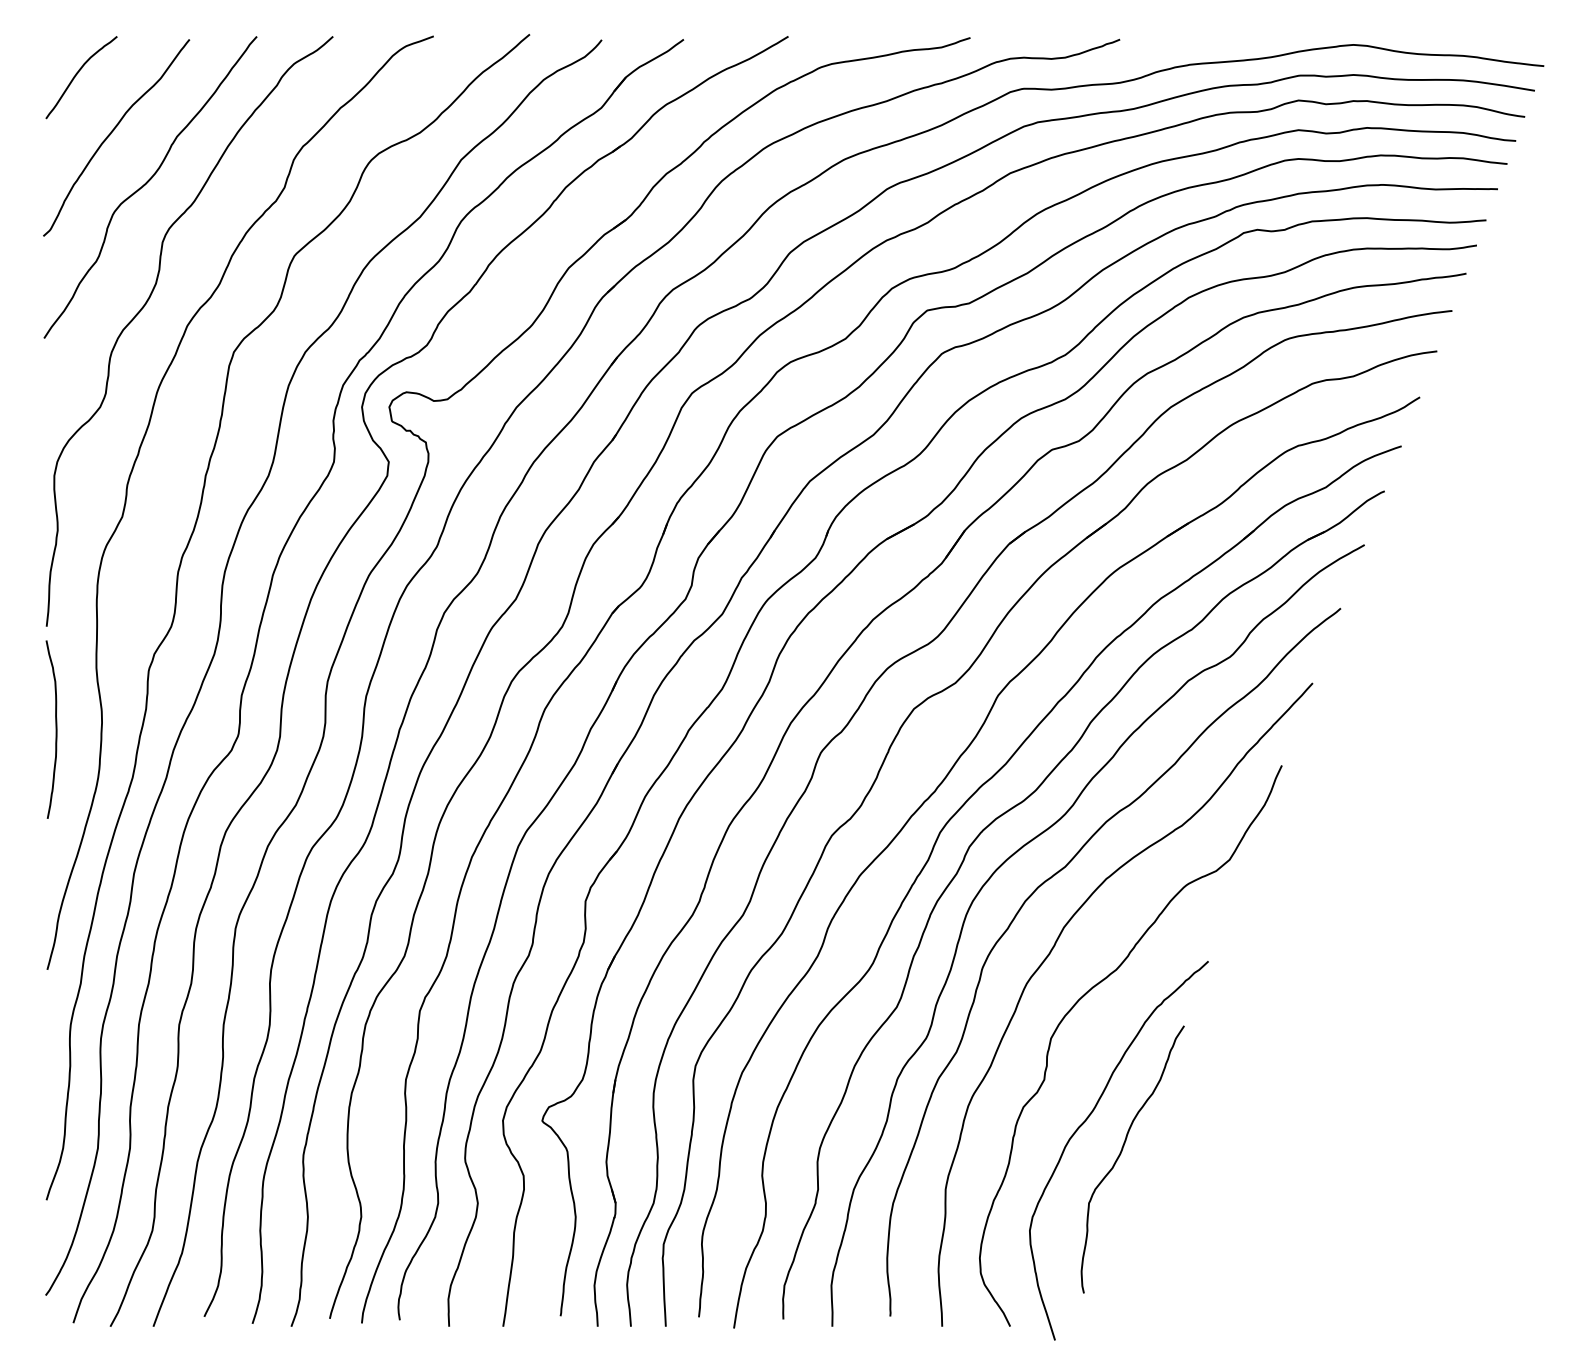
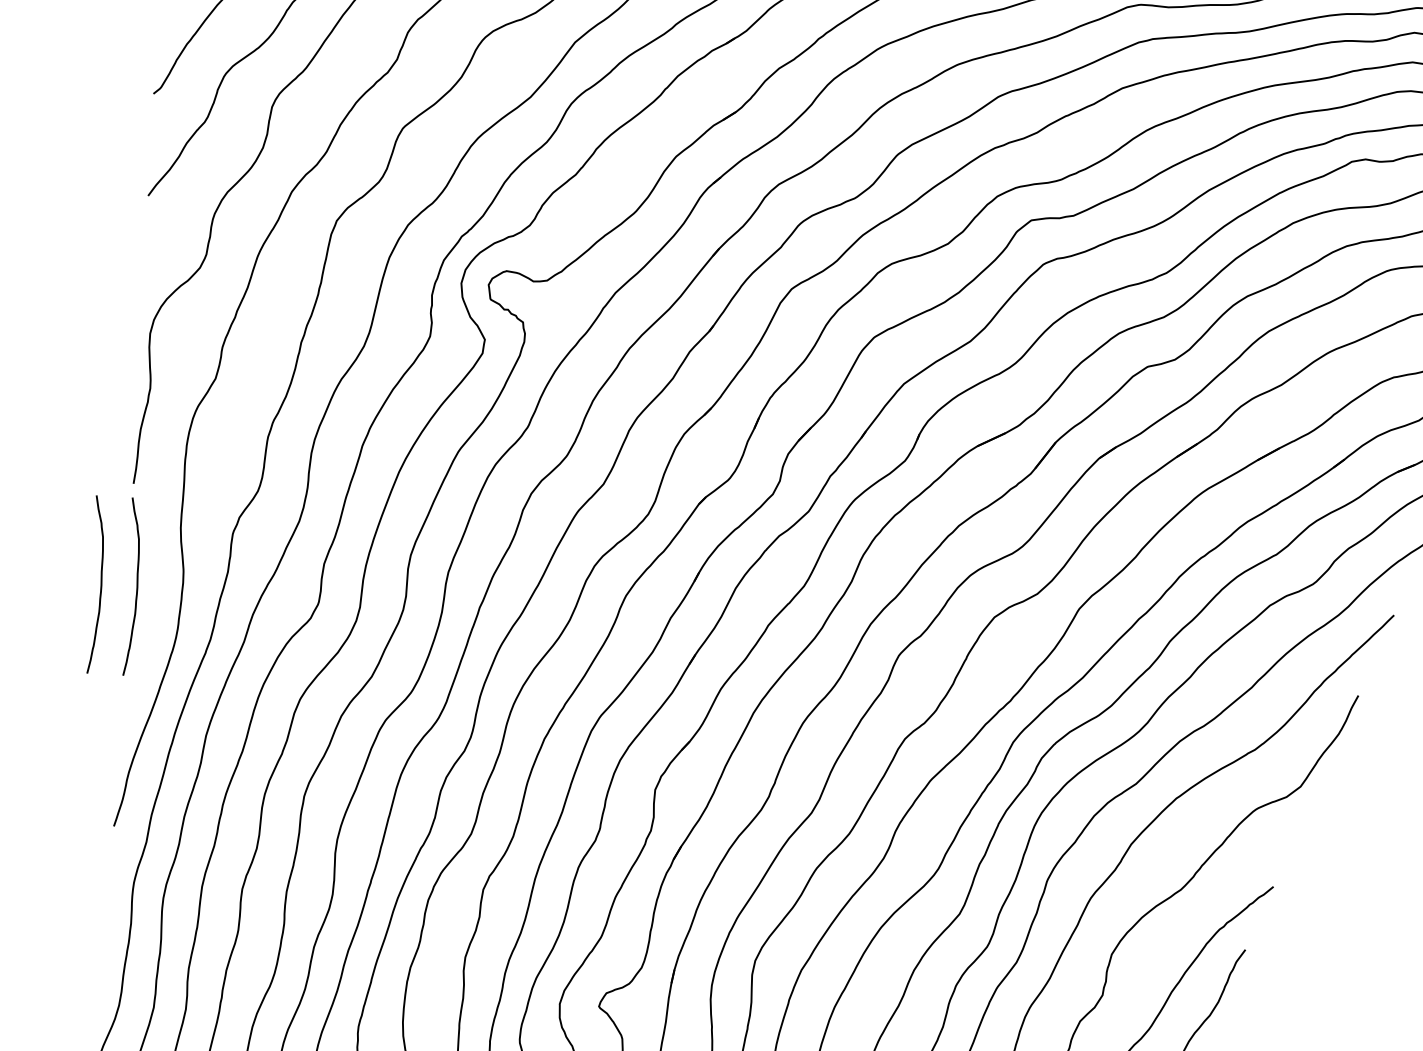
curve: (19, 729) -> (100, 584), added

